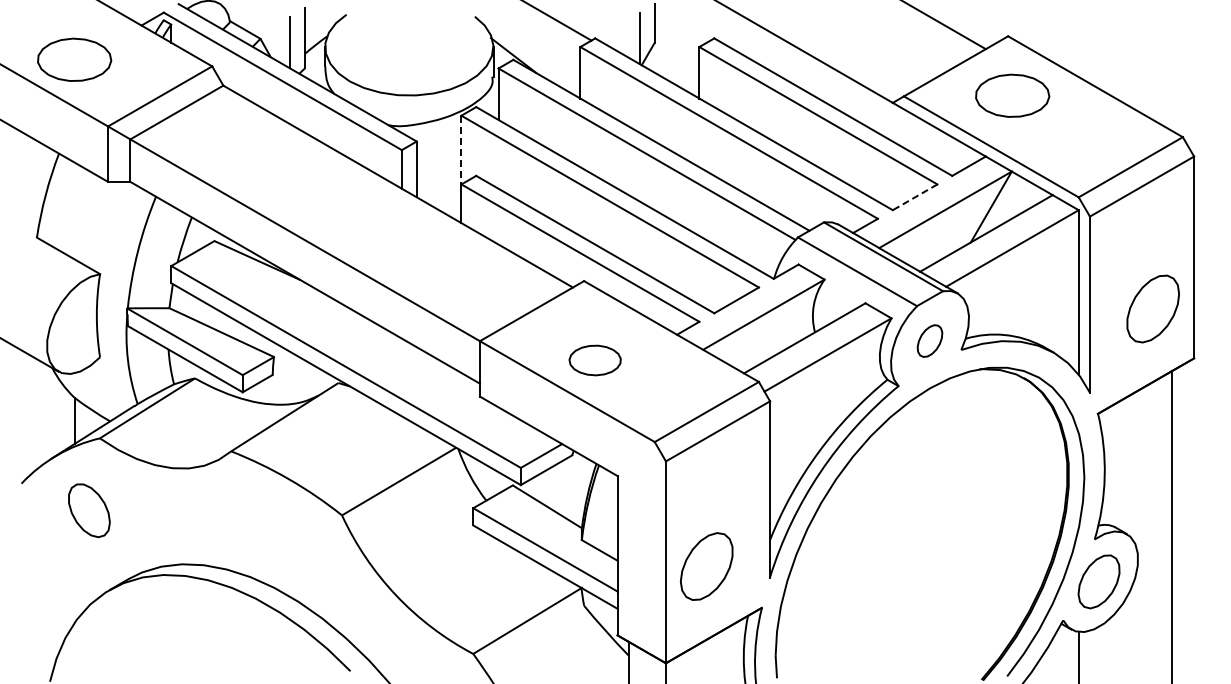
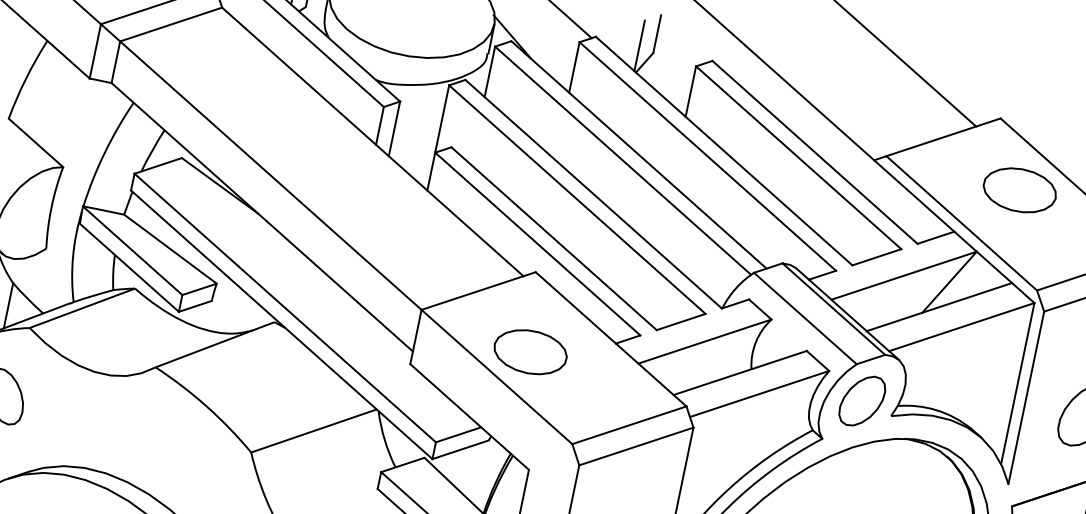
part: (1012, 95) -> (1019, 190), moved
line: (461, 150) -> (442, 119), dashed -> solid
line: (915, 197) -> (877, 257), dashed -> solid
part: (929, 340) -> (861, 400), size x1.67
part: (594, 360) -> (529, 352), size x1.43

